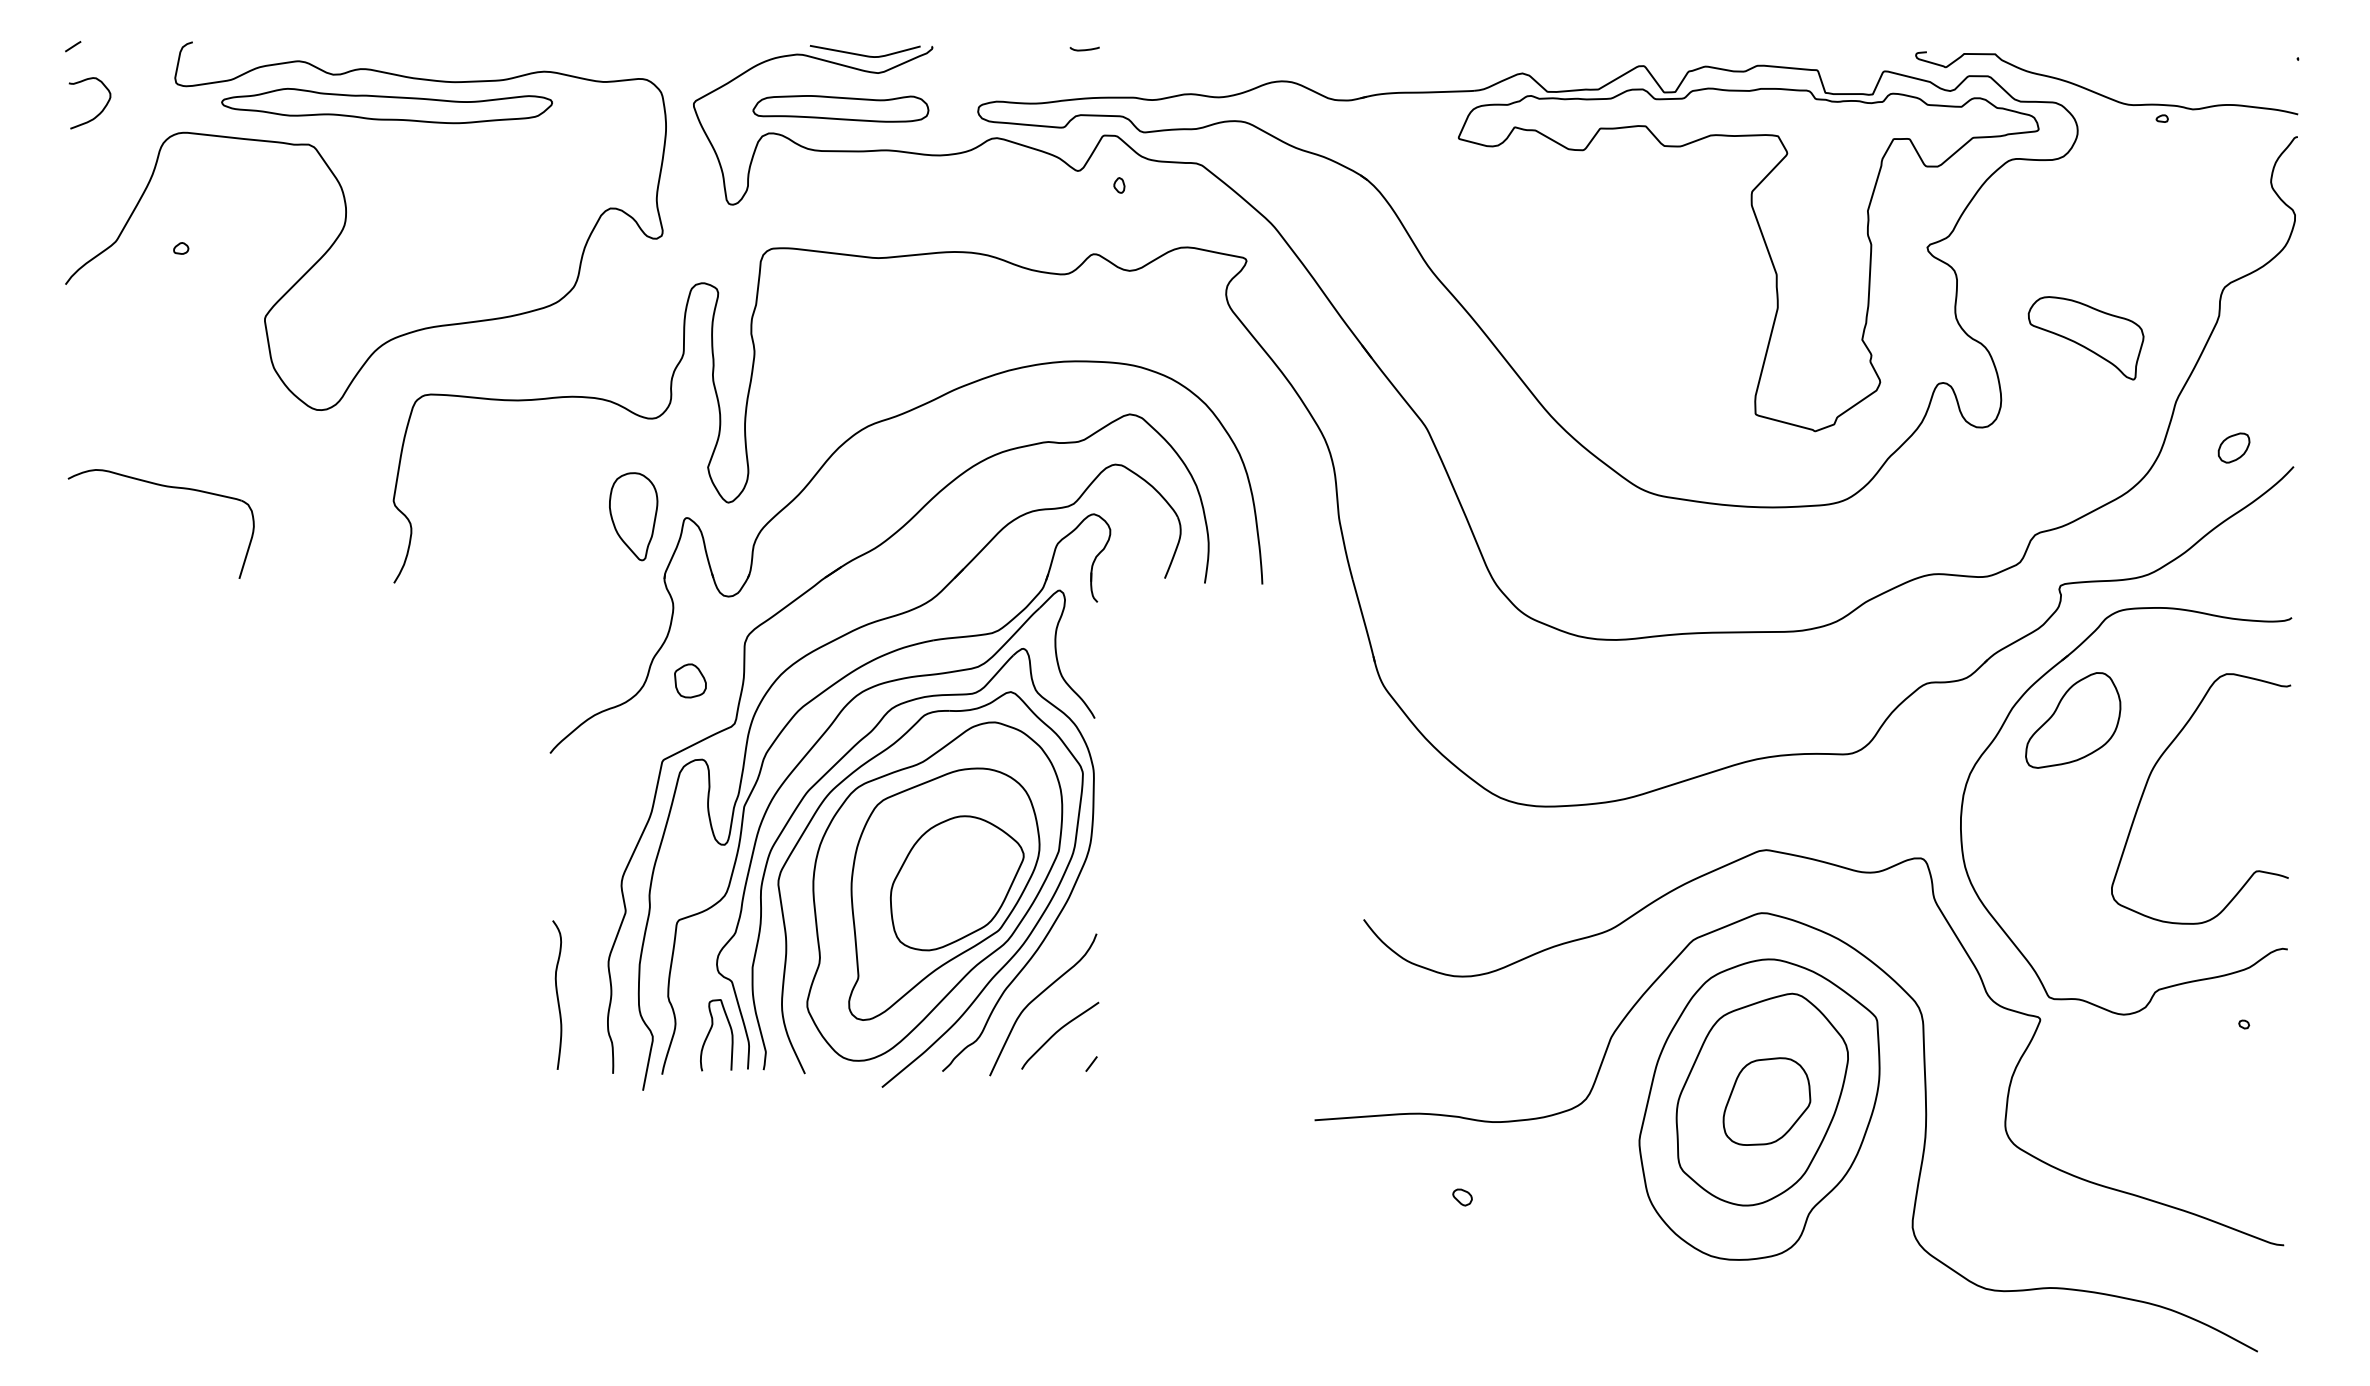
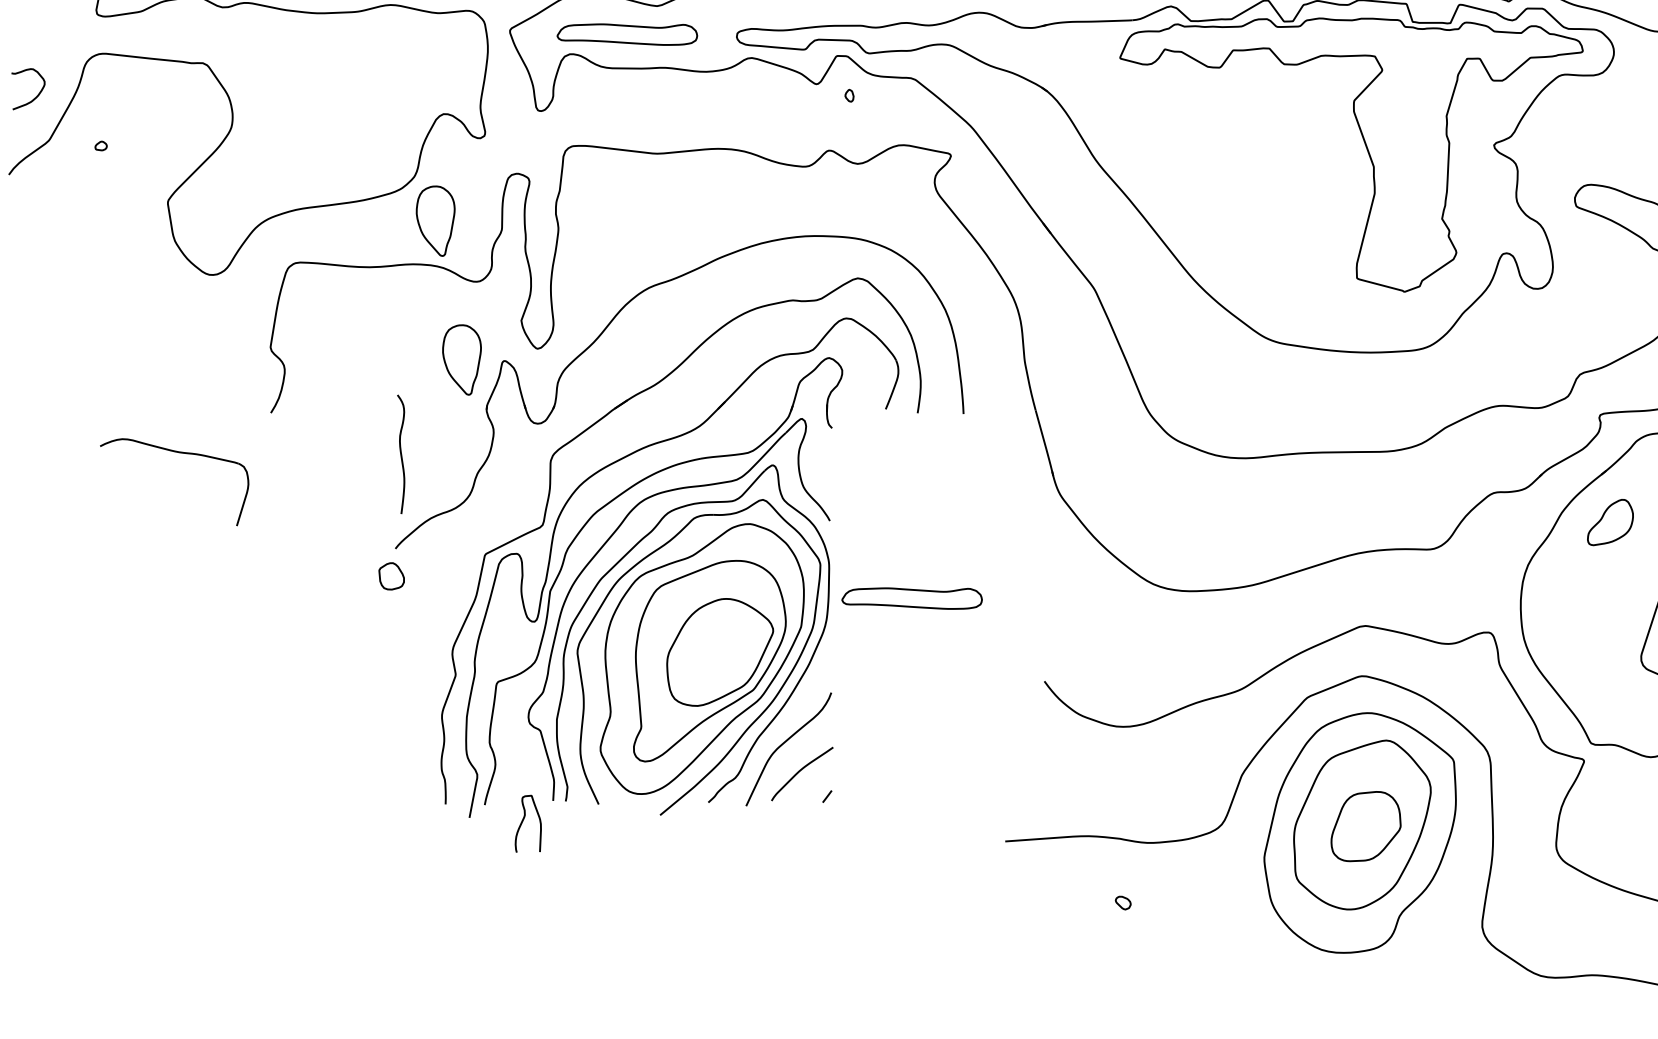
part: (386, 105) -> (264, 31), removed
curve: (99, 112) -> (35, 96), moved
part: (600, 342) -> (435, 221), added
part: (166, 487) -> (178, 453), moved
part: (690, 680) -> (391, 576), moved
part: (2073, 720) -> (1610, 522), size x0.6
part: (1197, 815) -> (911, 598), added
curve: (557, 994) -> (401, 453), moved
curve: (710, 1032) -> (523, 821), moved

